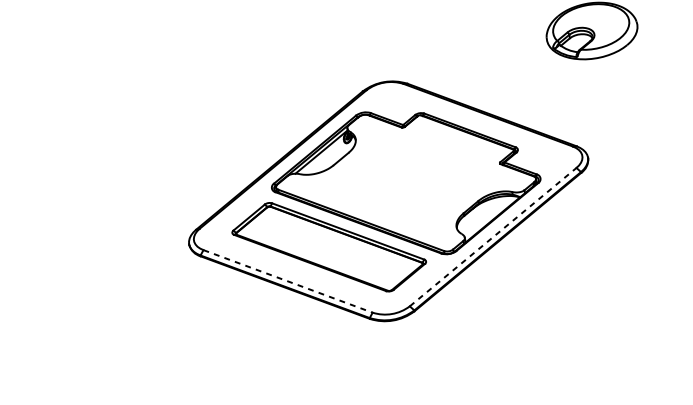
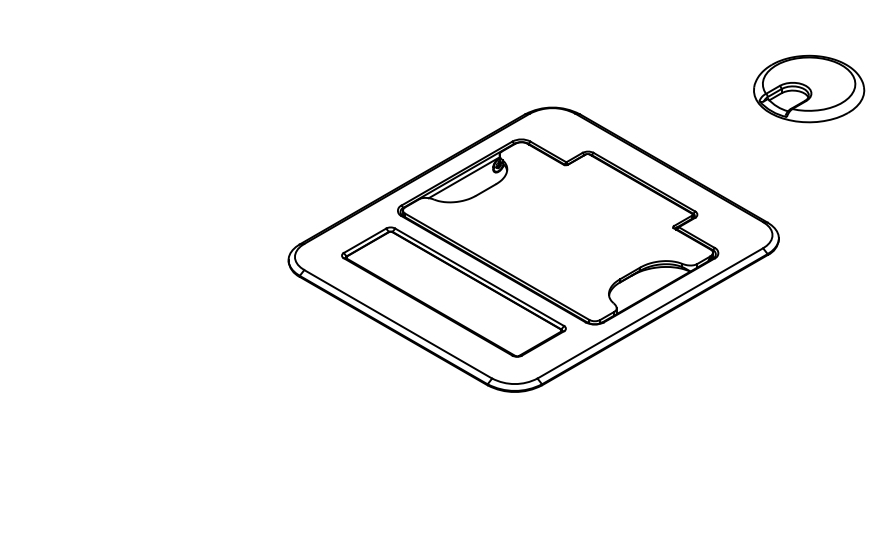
line: (493, 237) -> (650, 313), dashed -> solid
line: (288, 281) -> (398, 324), dashed -> solid

